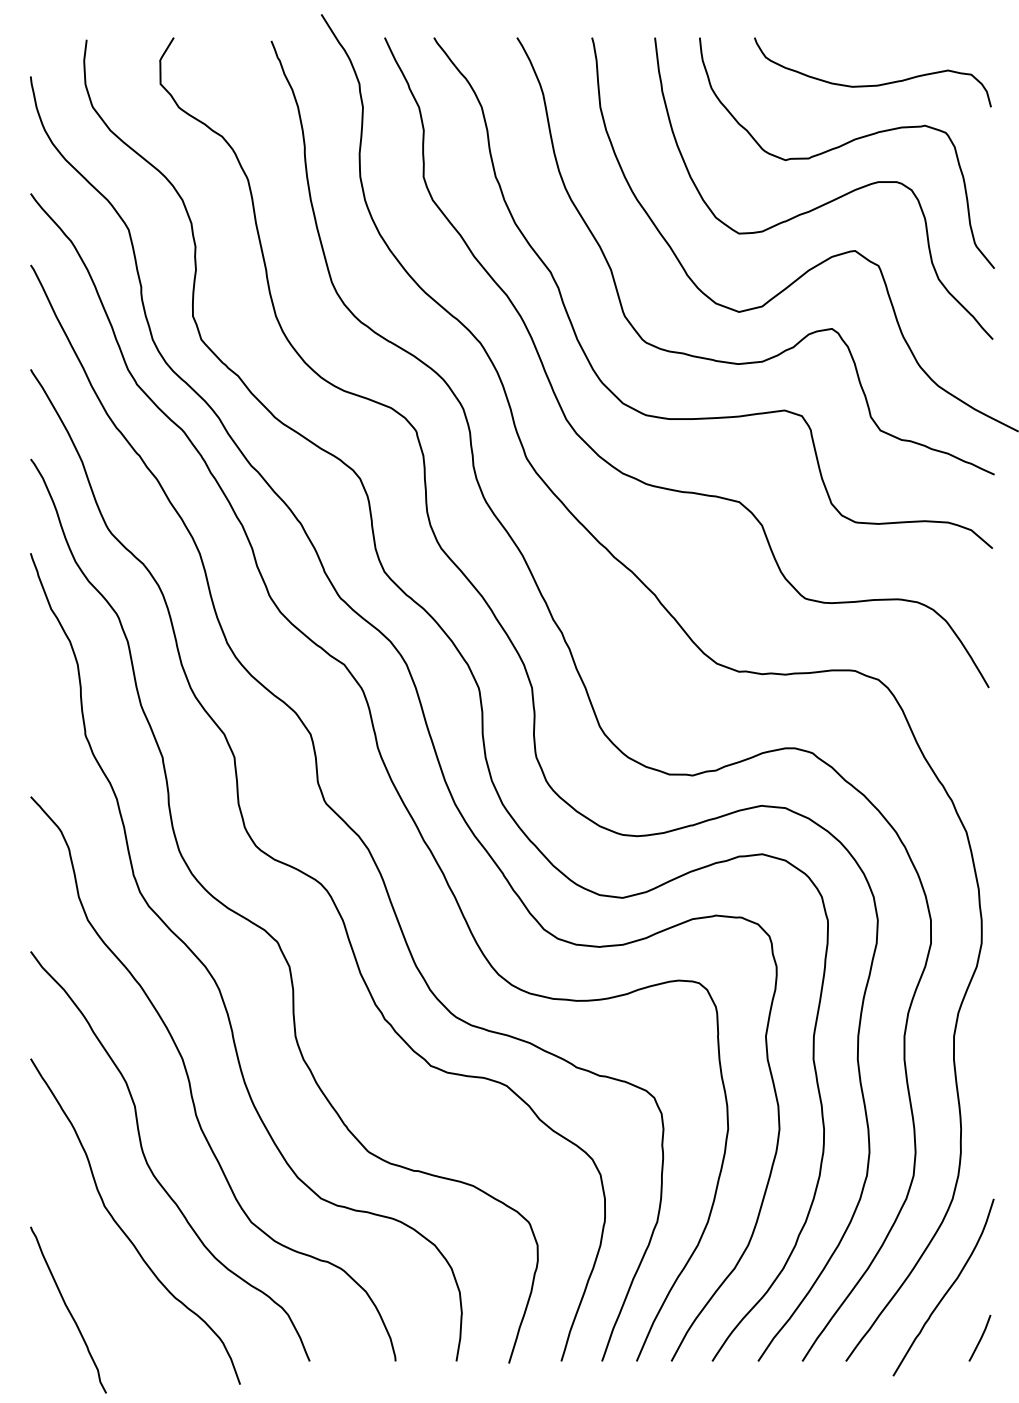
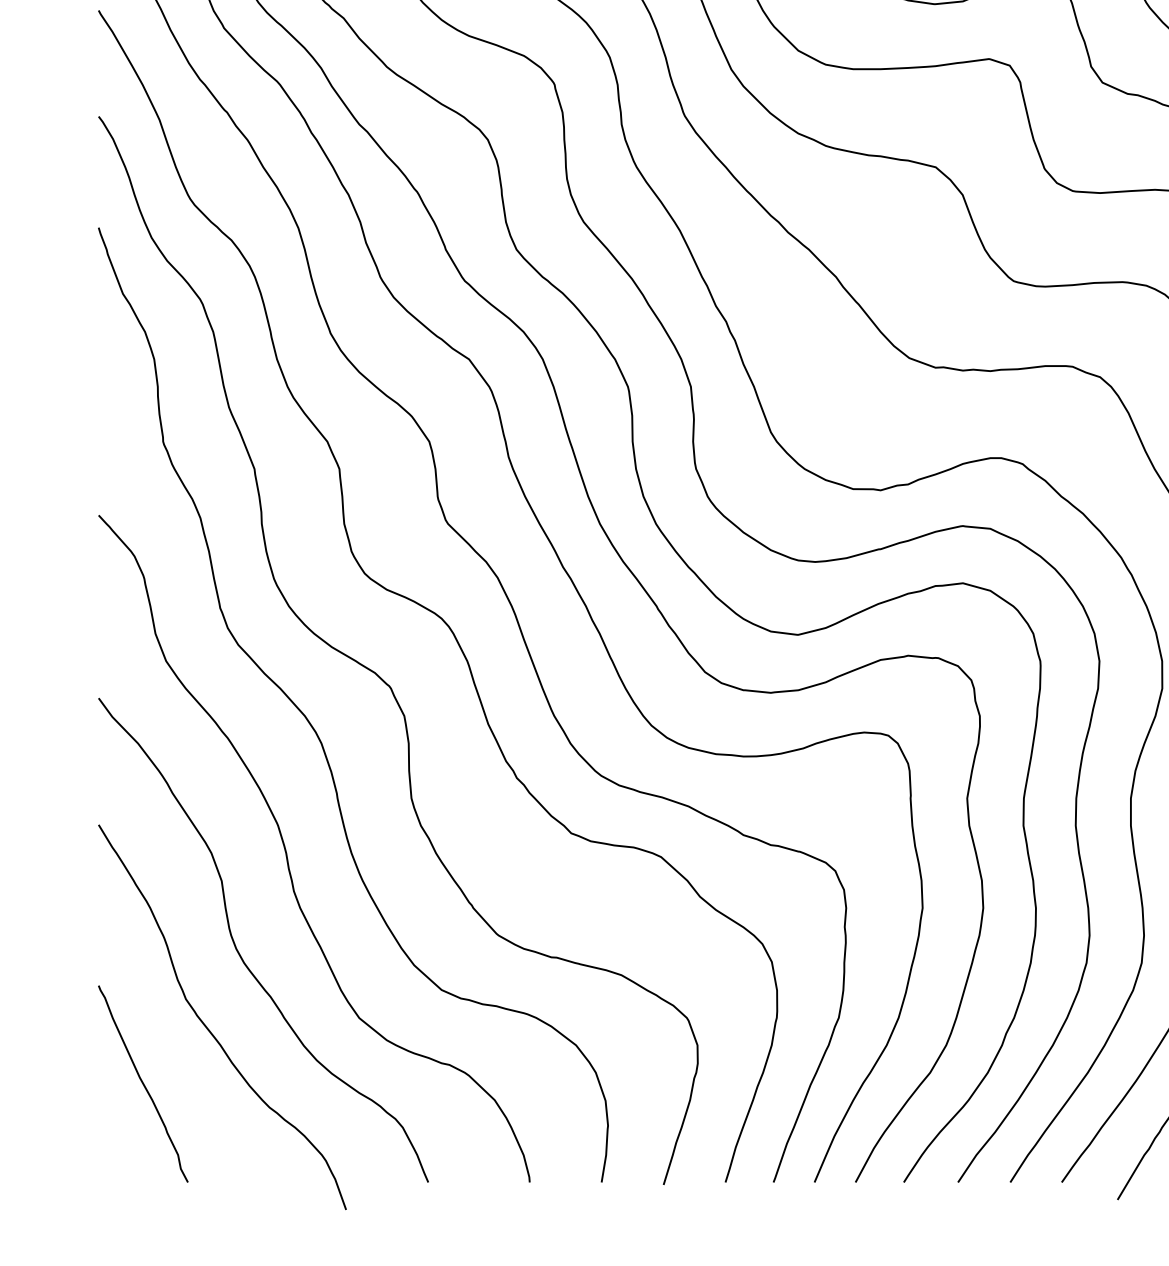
curve: (68, 1309) -> (143, 1083), moved

